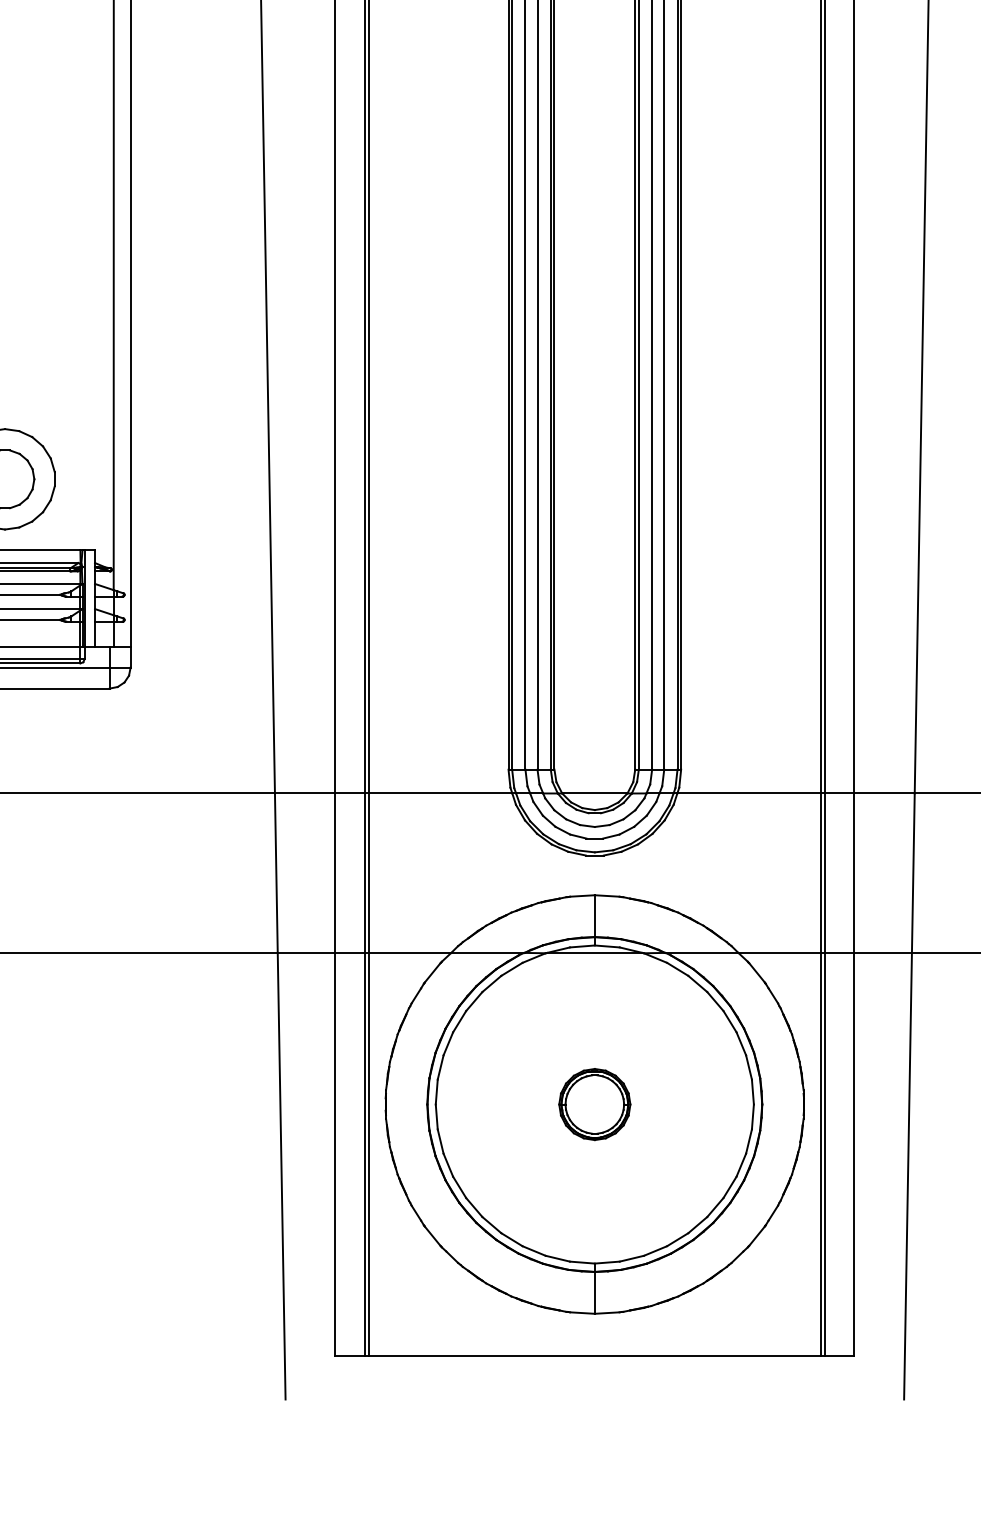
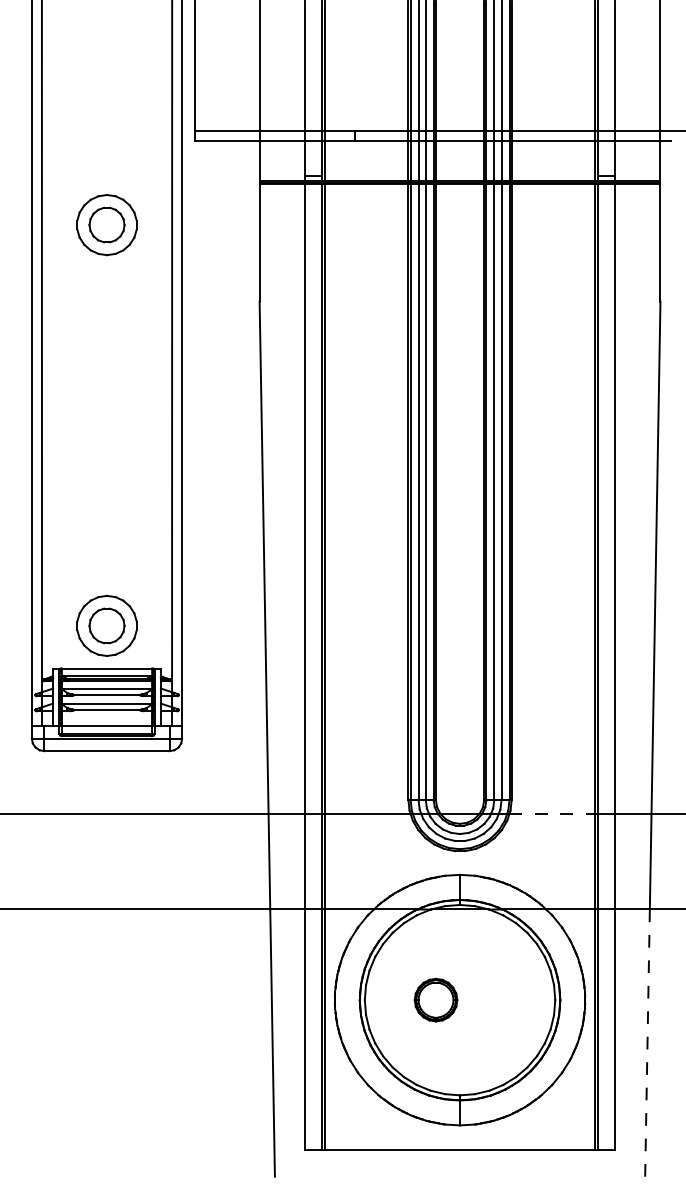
line: (749, 792) -> (552, 813), solid -> dashed
part: (593, 1103) -> (435, 999), moved
line: (908, 1176) -> (647, 1043), solid -> dashed

